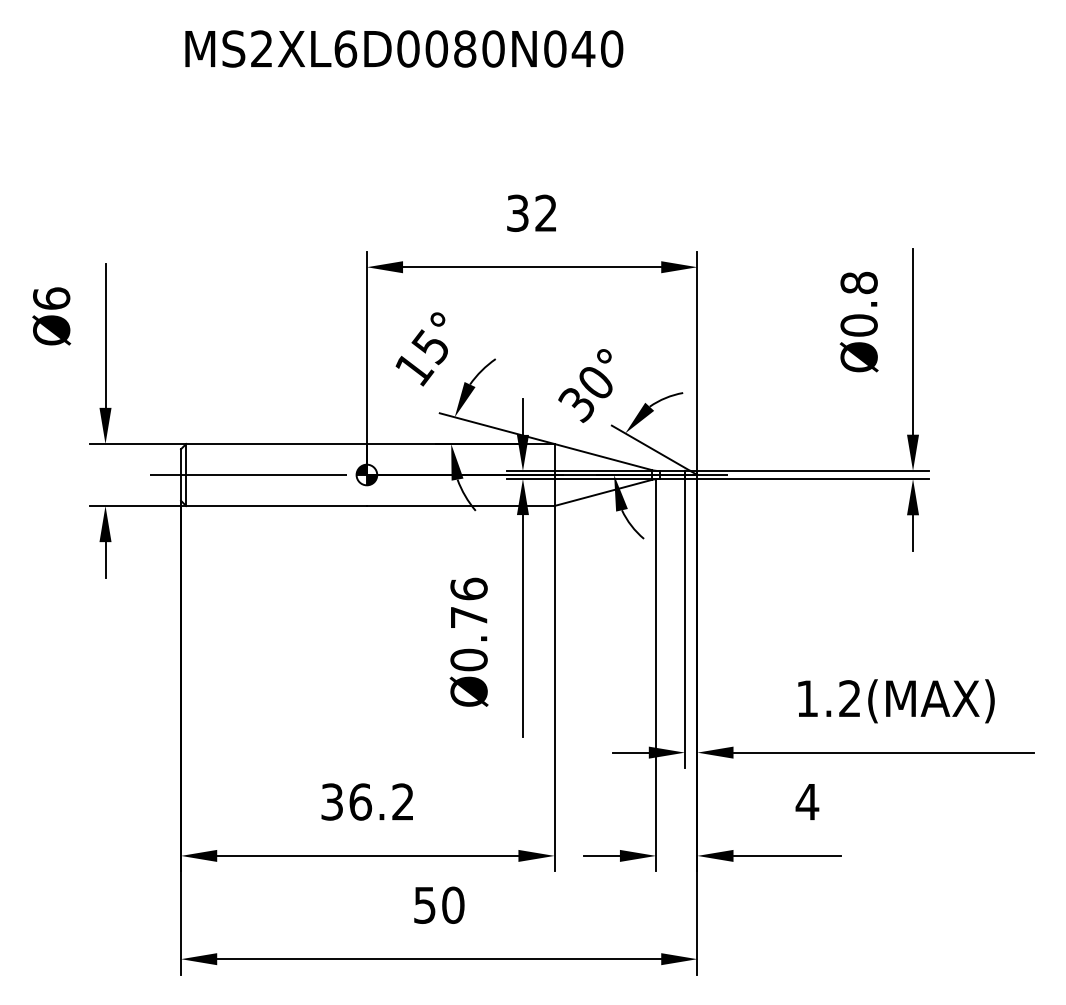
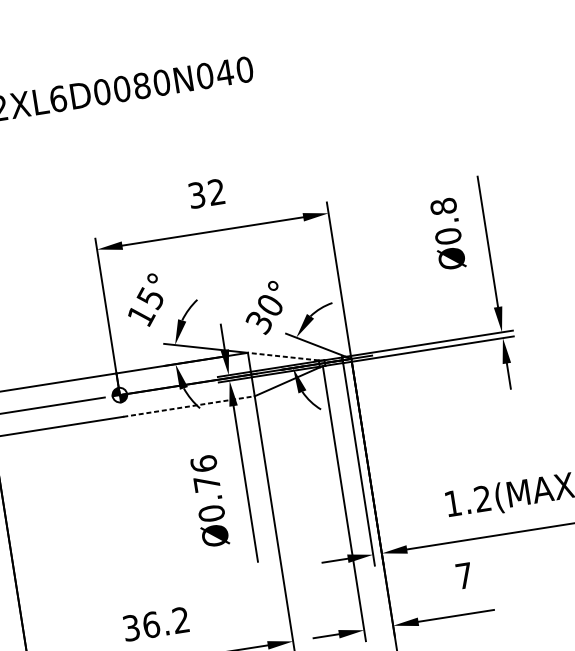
line: (602, 456) -> (282, 356), solid -> dashed
line: (460, 505) -> (188, 406), solid -> dashed
text: (807, 802) -> (464, 576), 4 -> 7

